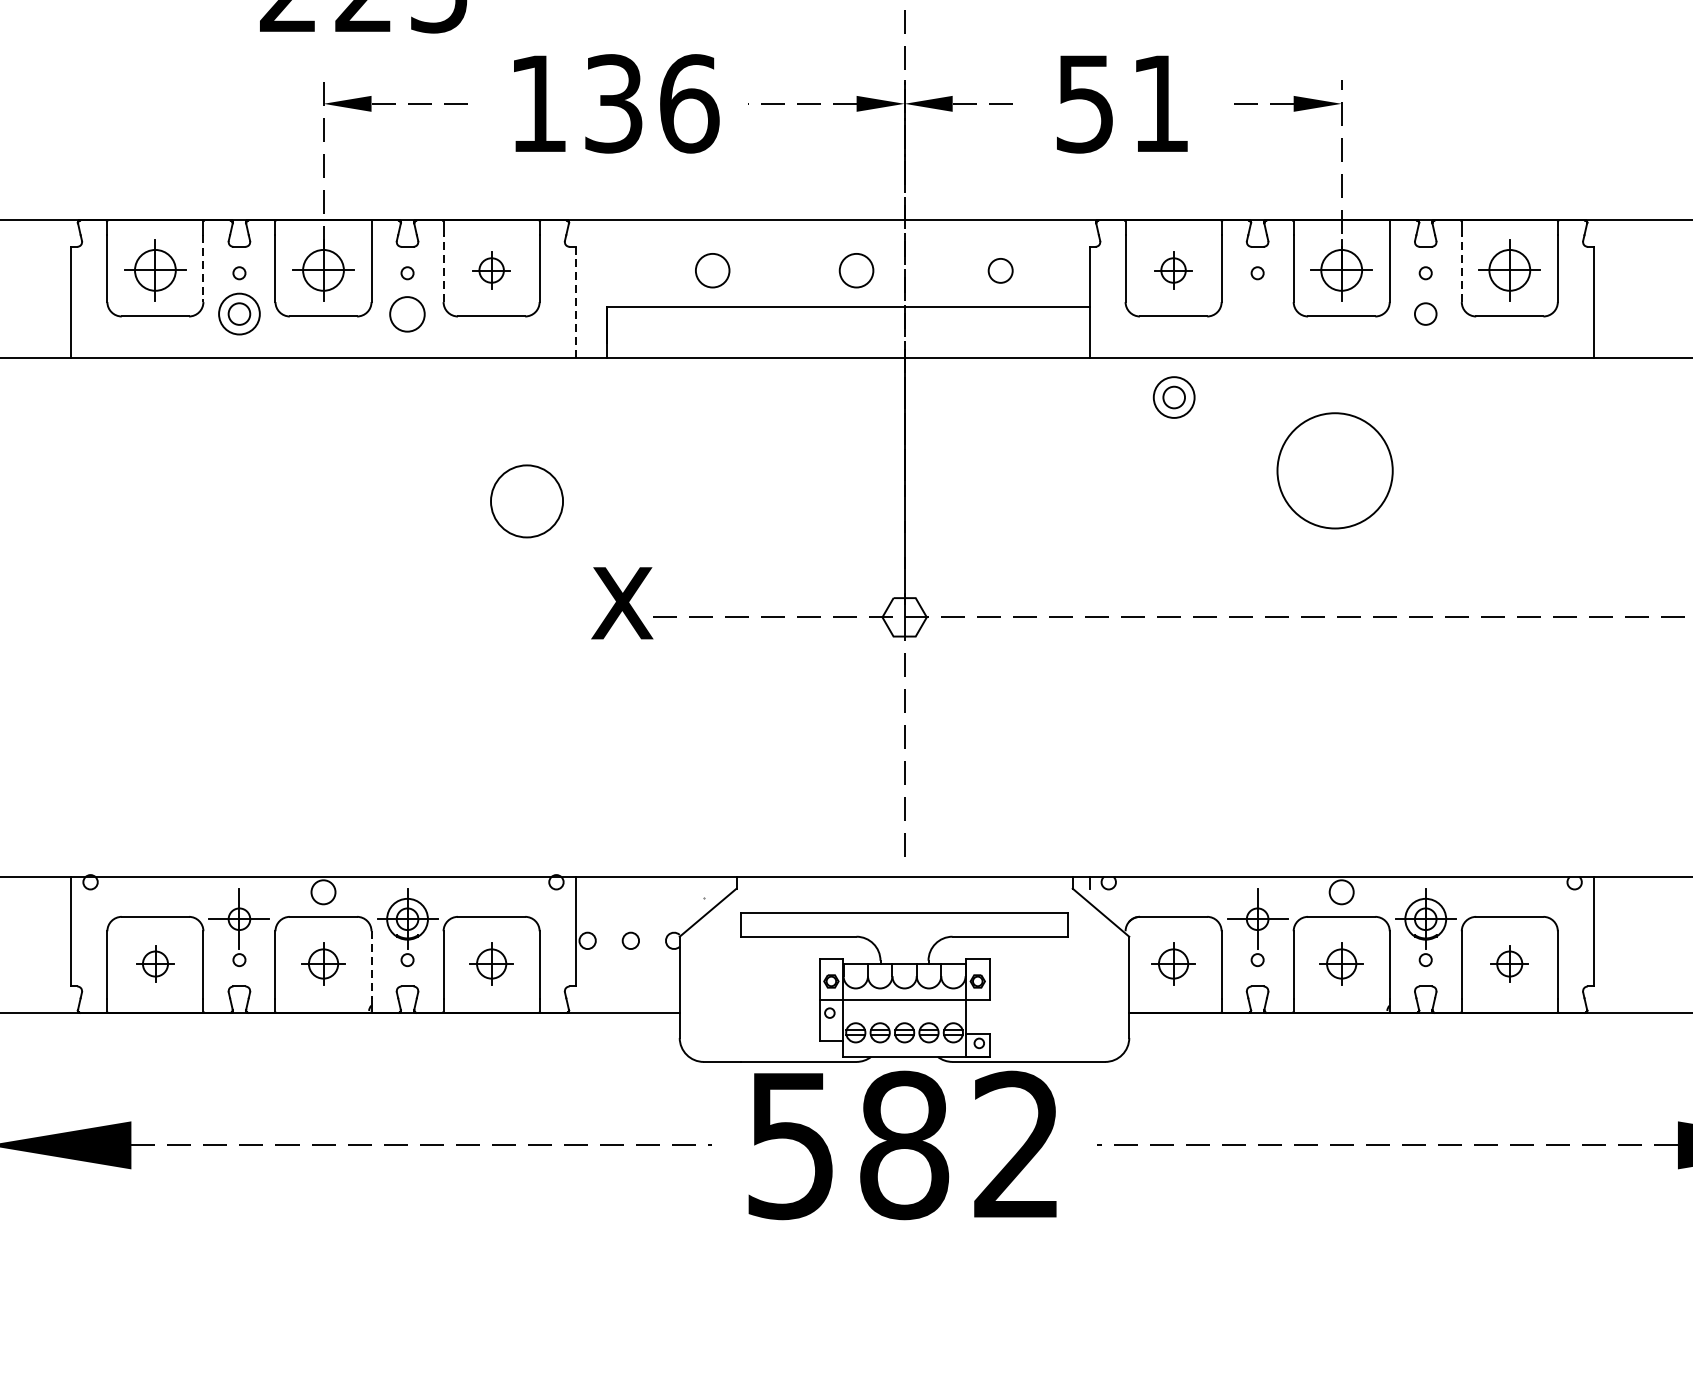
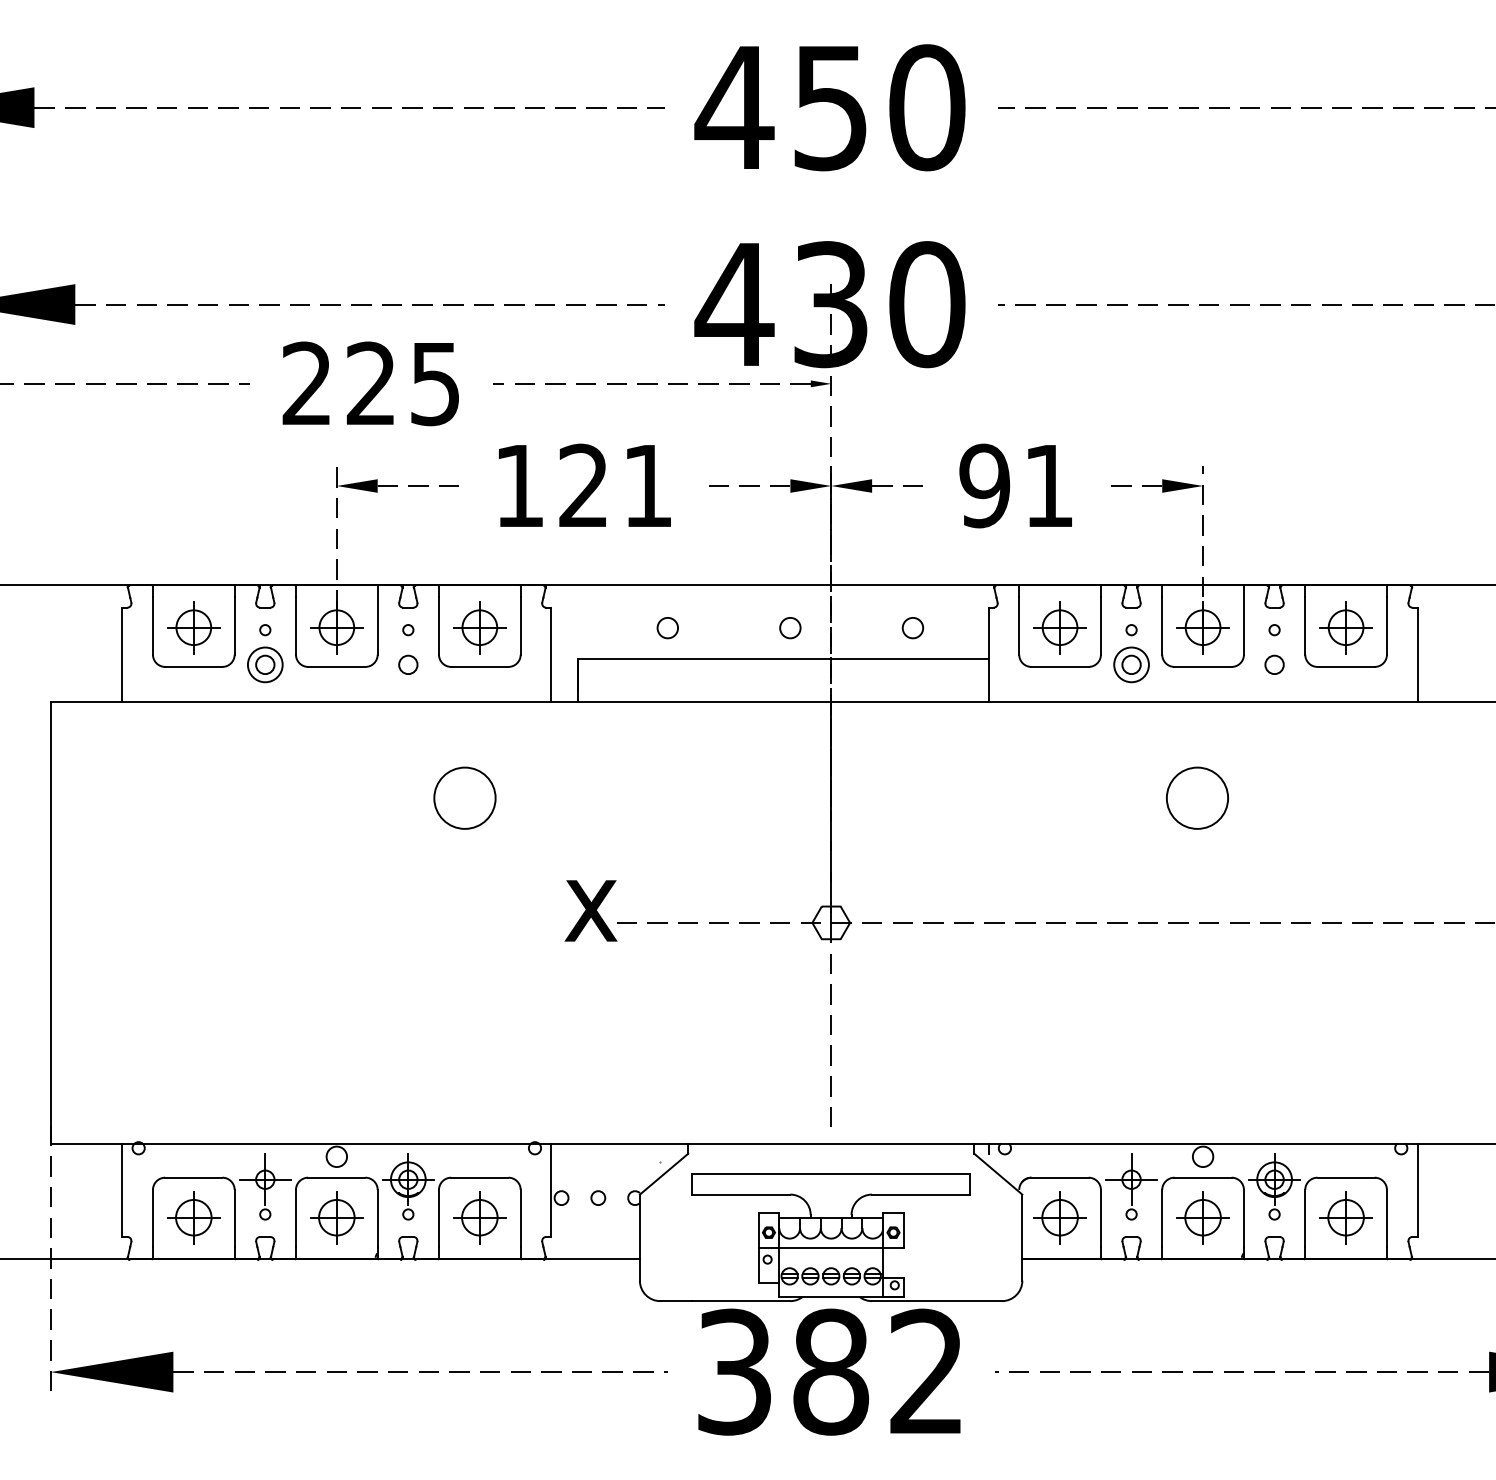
text: (652, 103) -> (616, 485), 136 -> 121
text: (1084, 103) -> (984, 485), 51 -> 91
line: (203, 268) -> (234, 626), dashed -> solid
line: (443, 268) -> (438, 626), dashed -> solid
line: (1462, 268) -> (1305, 626), dashed -> solid
part: (491, 270) -> (479, 627), size x1.67
part: (1172, 270) -> (1059, 627), size x1.67
circle: (712, 271) -> (667, 628), size x0.71
circle: (856, 271) -> (790, 628), size x0.71
line: (575, 301) -> (551, 654), dashed -> solid
circle: (407, 313) -> (408, 664), size x0.62
part: (1174, 397) -> (1131, 664), moved
circle: (1335, 469) -> (1197, 797), size x0.62
circle: (526, 500) -> (464, 797), moved
part: (155, 963) -> (193, 1217), size x1.67
part: (323, 963) -> (336, 1217), size x1.43
part: (491, 963) -> (479, 1217), size x1.43
part: (1172, 963) -> (1059, 1217), size x1.43
part: (1341, 963) -> (1202, 1217), size x1.43
part: (1509, 963) -> (1345, 1217), size x1.67
line: (371, 964) -> (377, 1218), dashed -> solid
text: (790, 1144) -> (734, 1371), 582 -> 382

